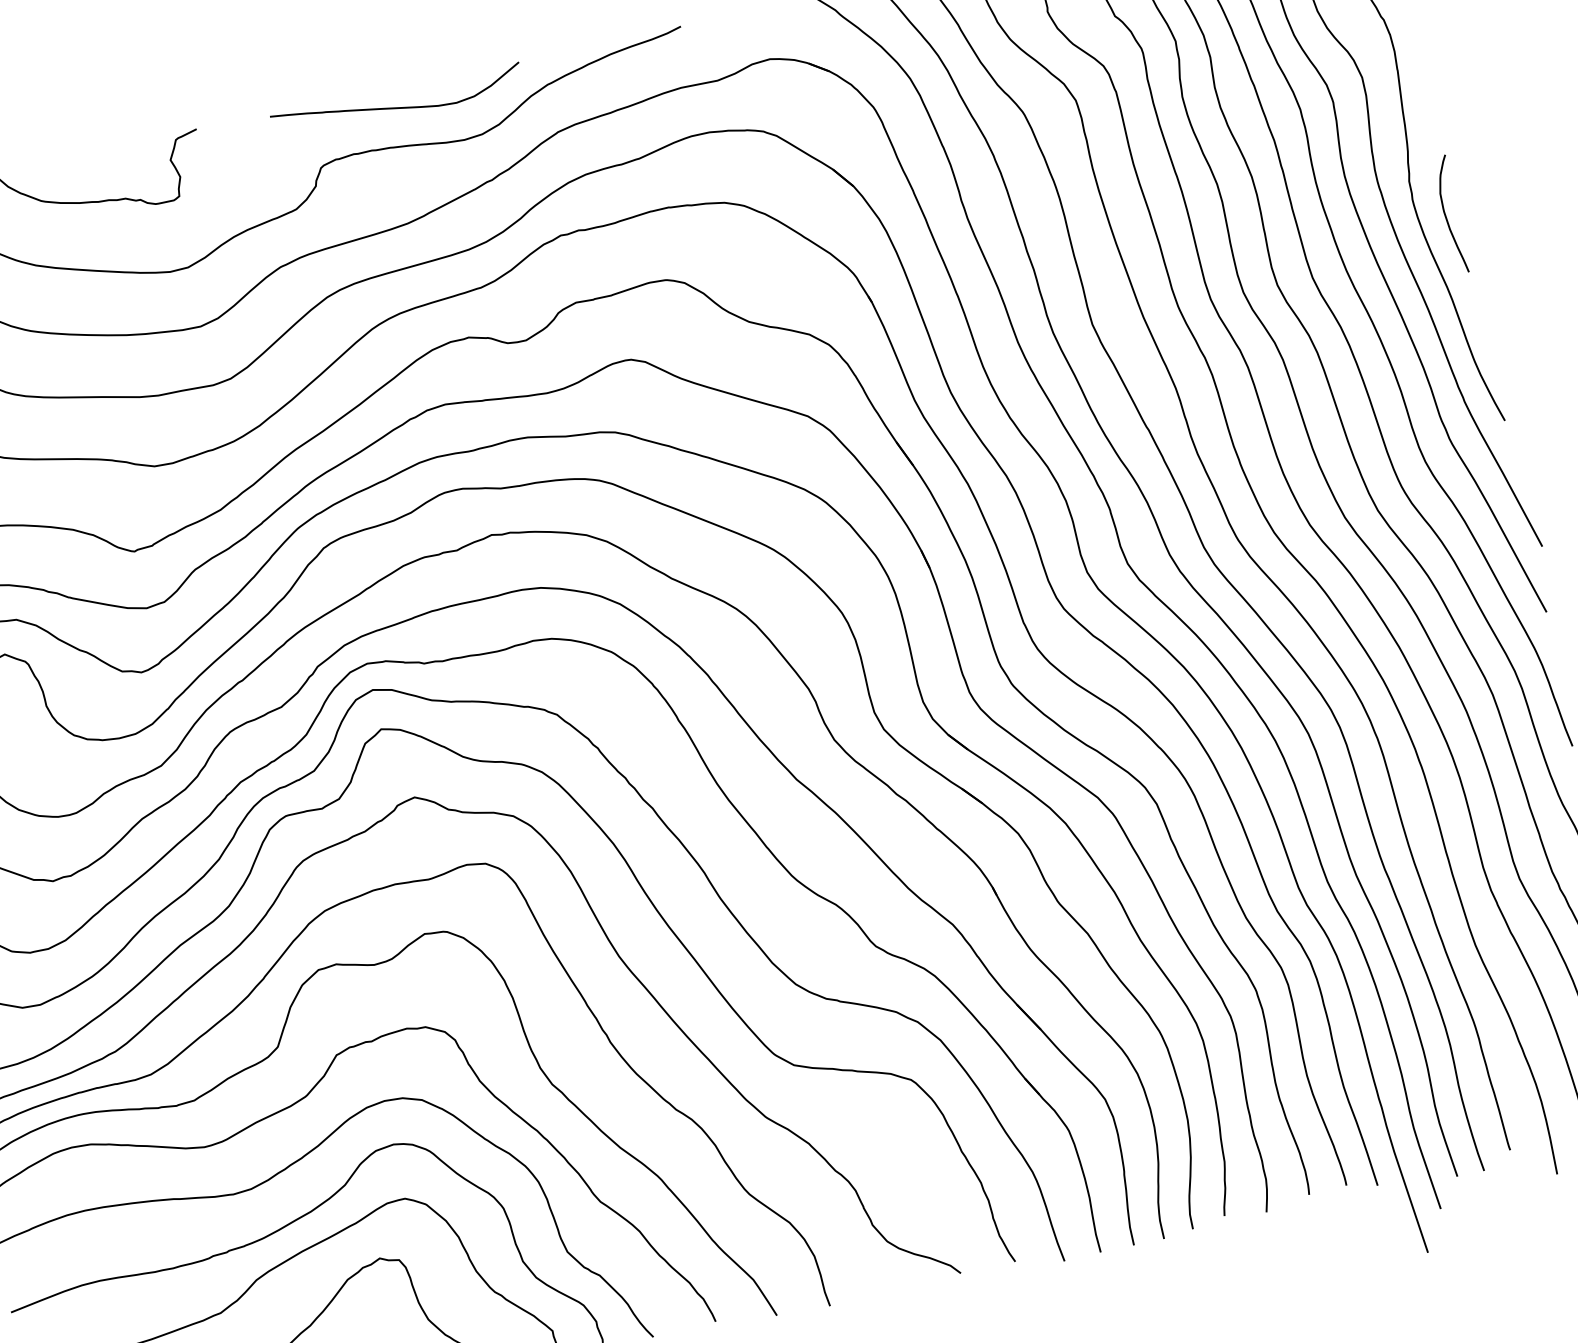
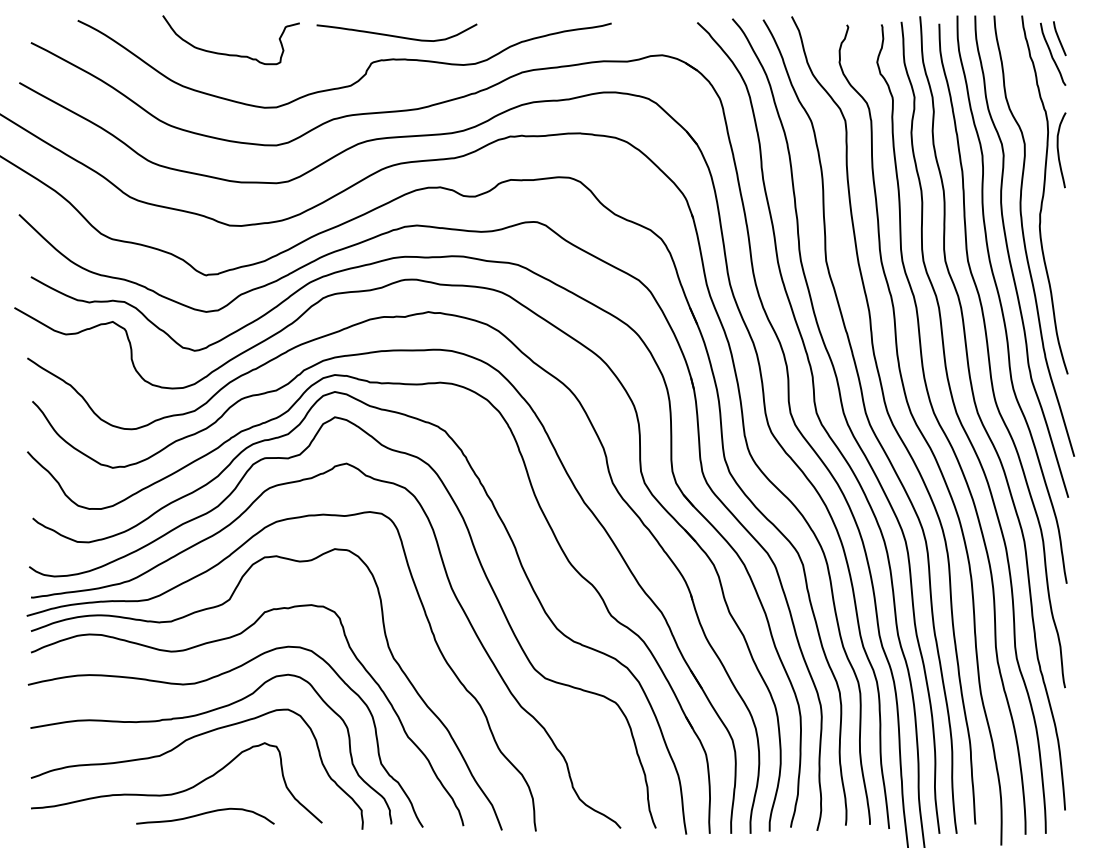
curve: (397, 106) -> (396, 35), moved
curve: (1448, 218) -> (1059, 152), moved

